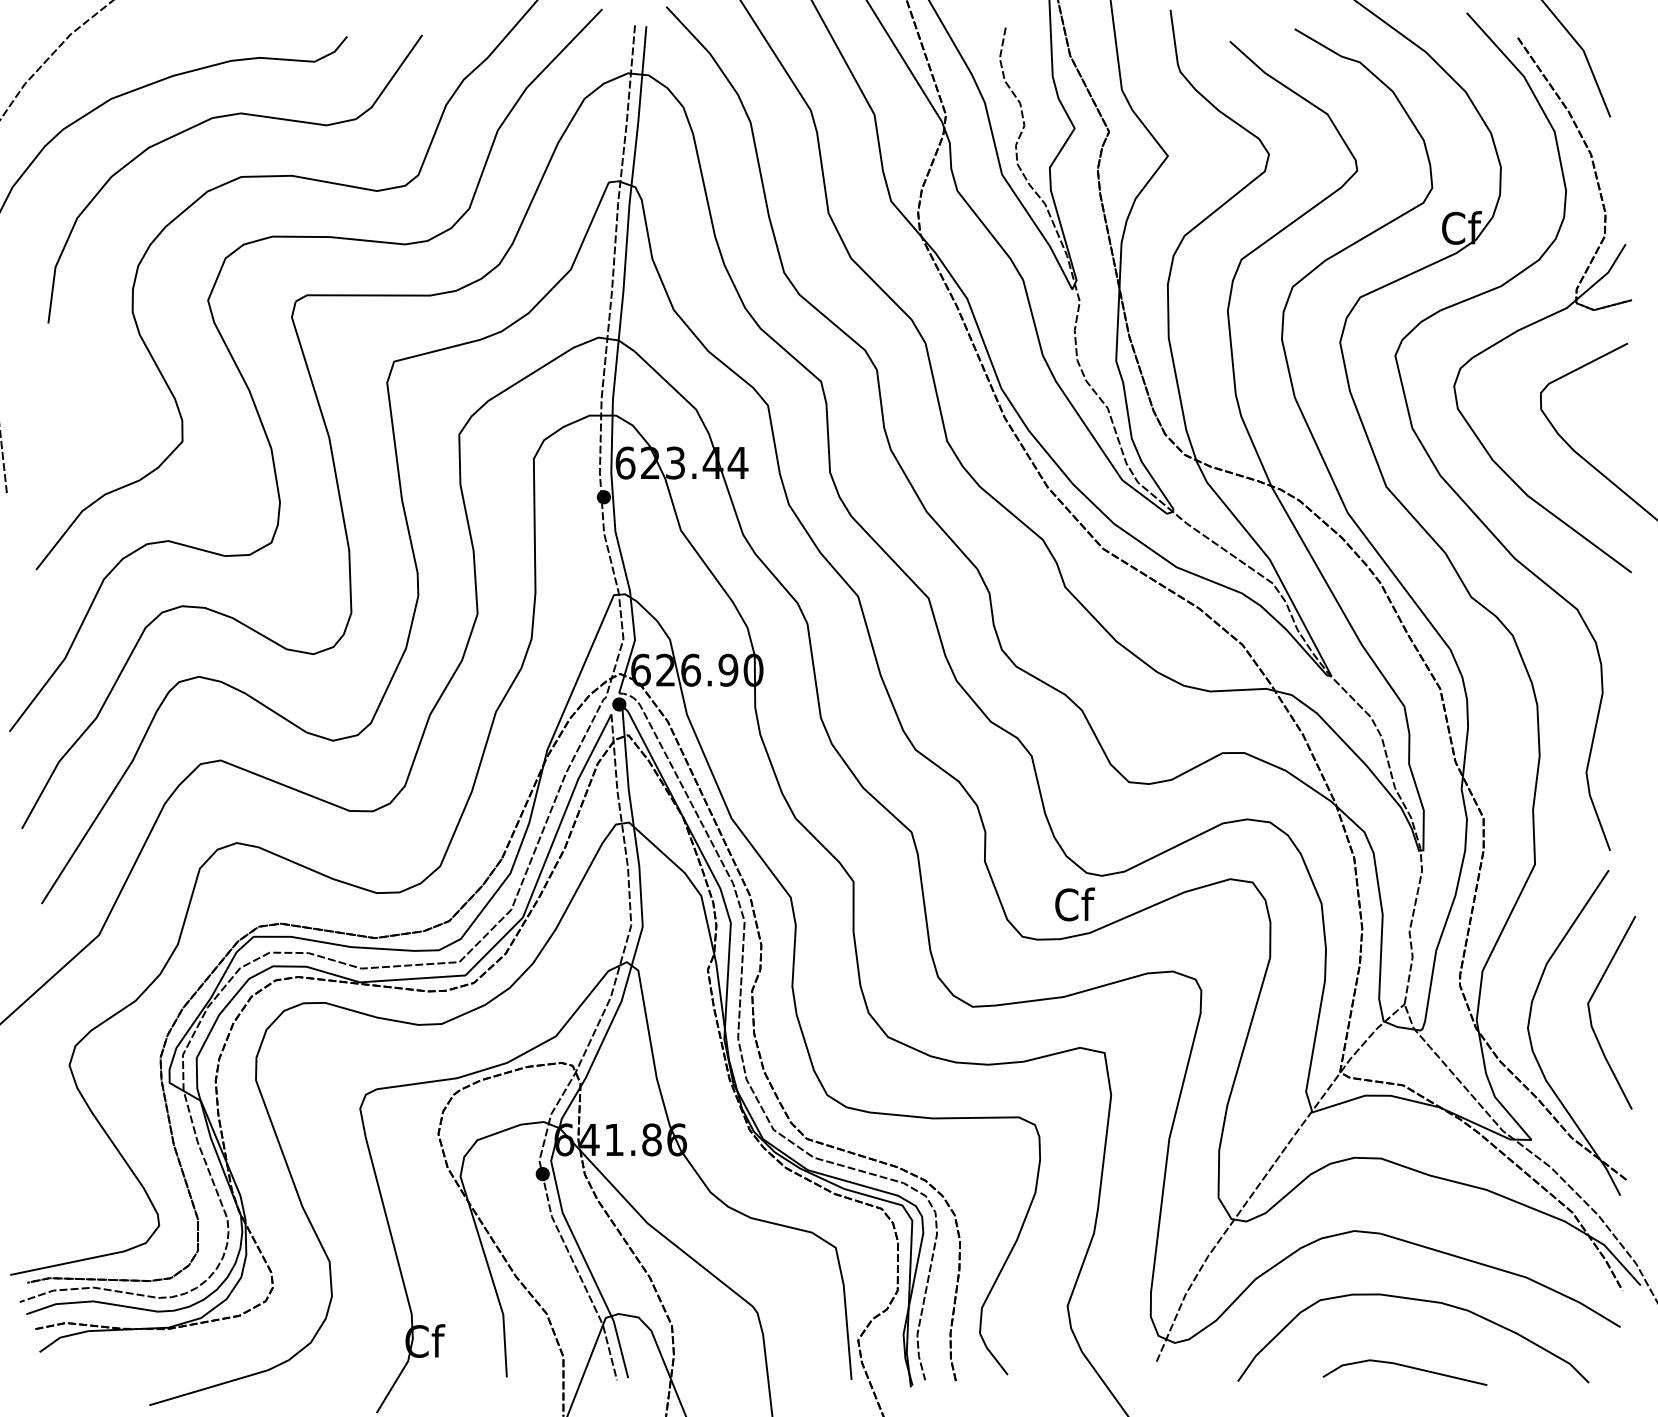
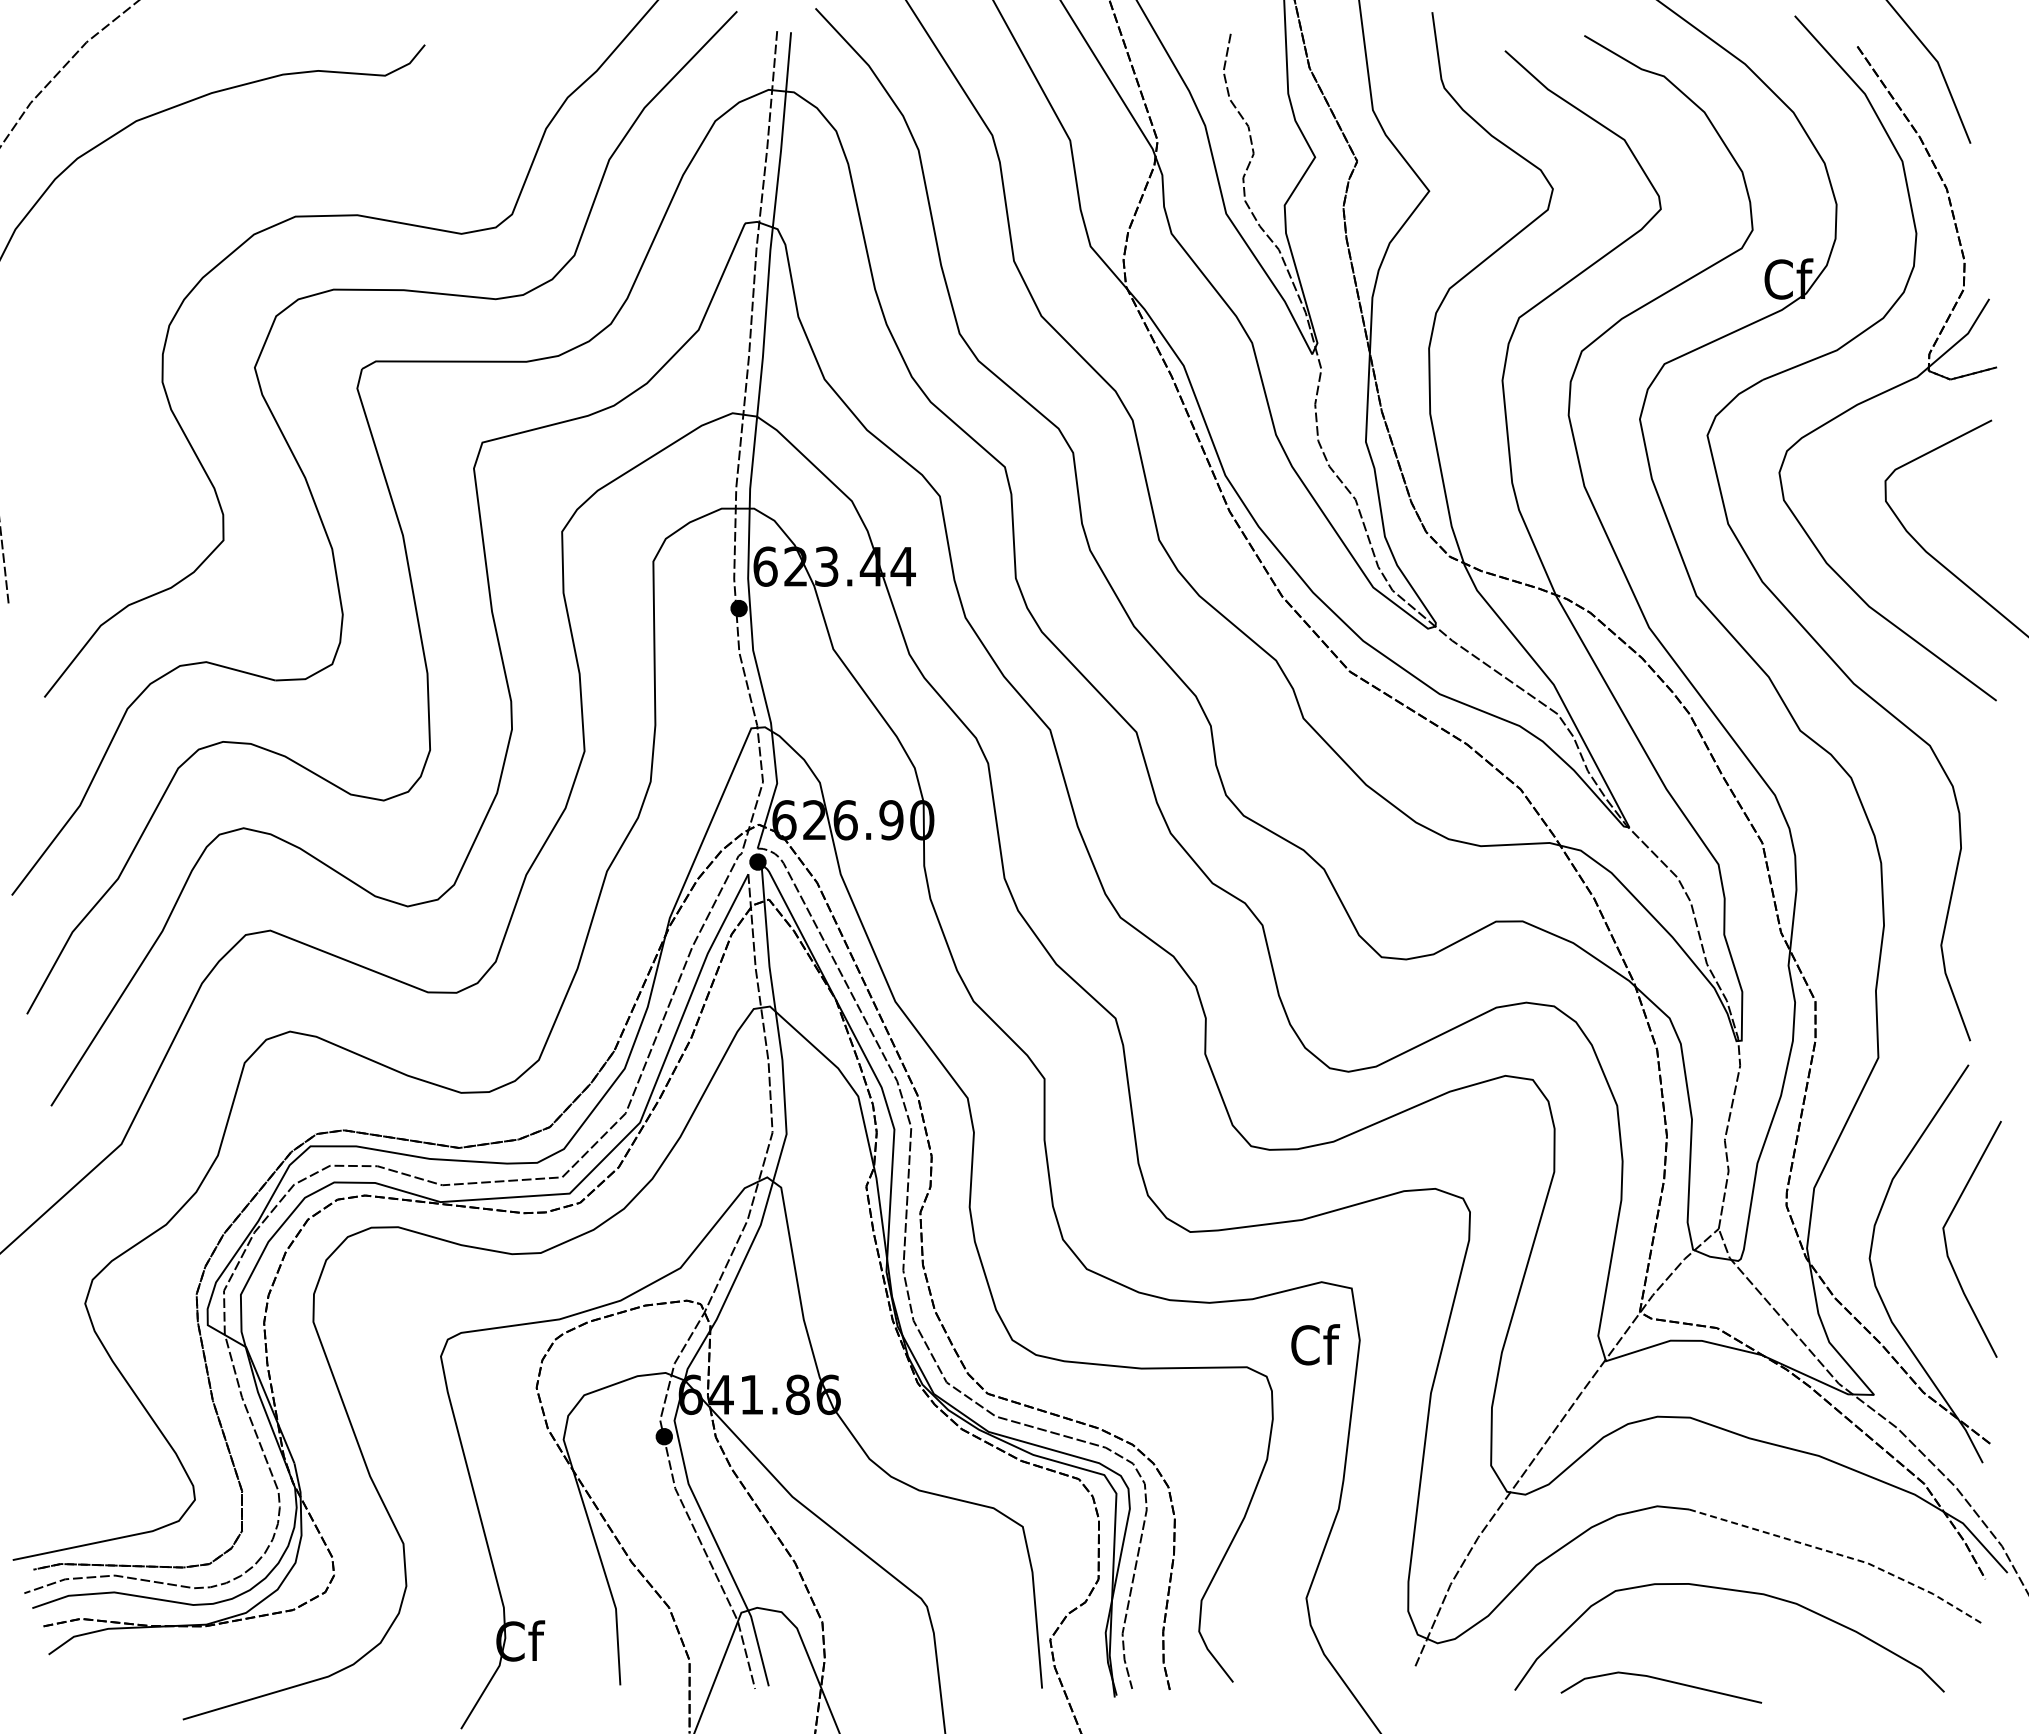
curve: (224, 117) -> (274, 143), removed
text: (1075, 904) -> (1315, 1344), moved
line: (1505, 1271) -> (1842, 1555), solid -> dashed
line: (1407, 1367) -> (1664, 1681), moved

